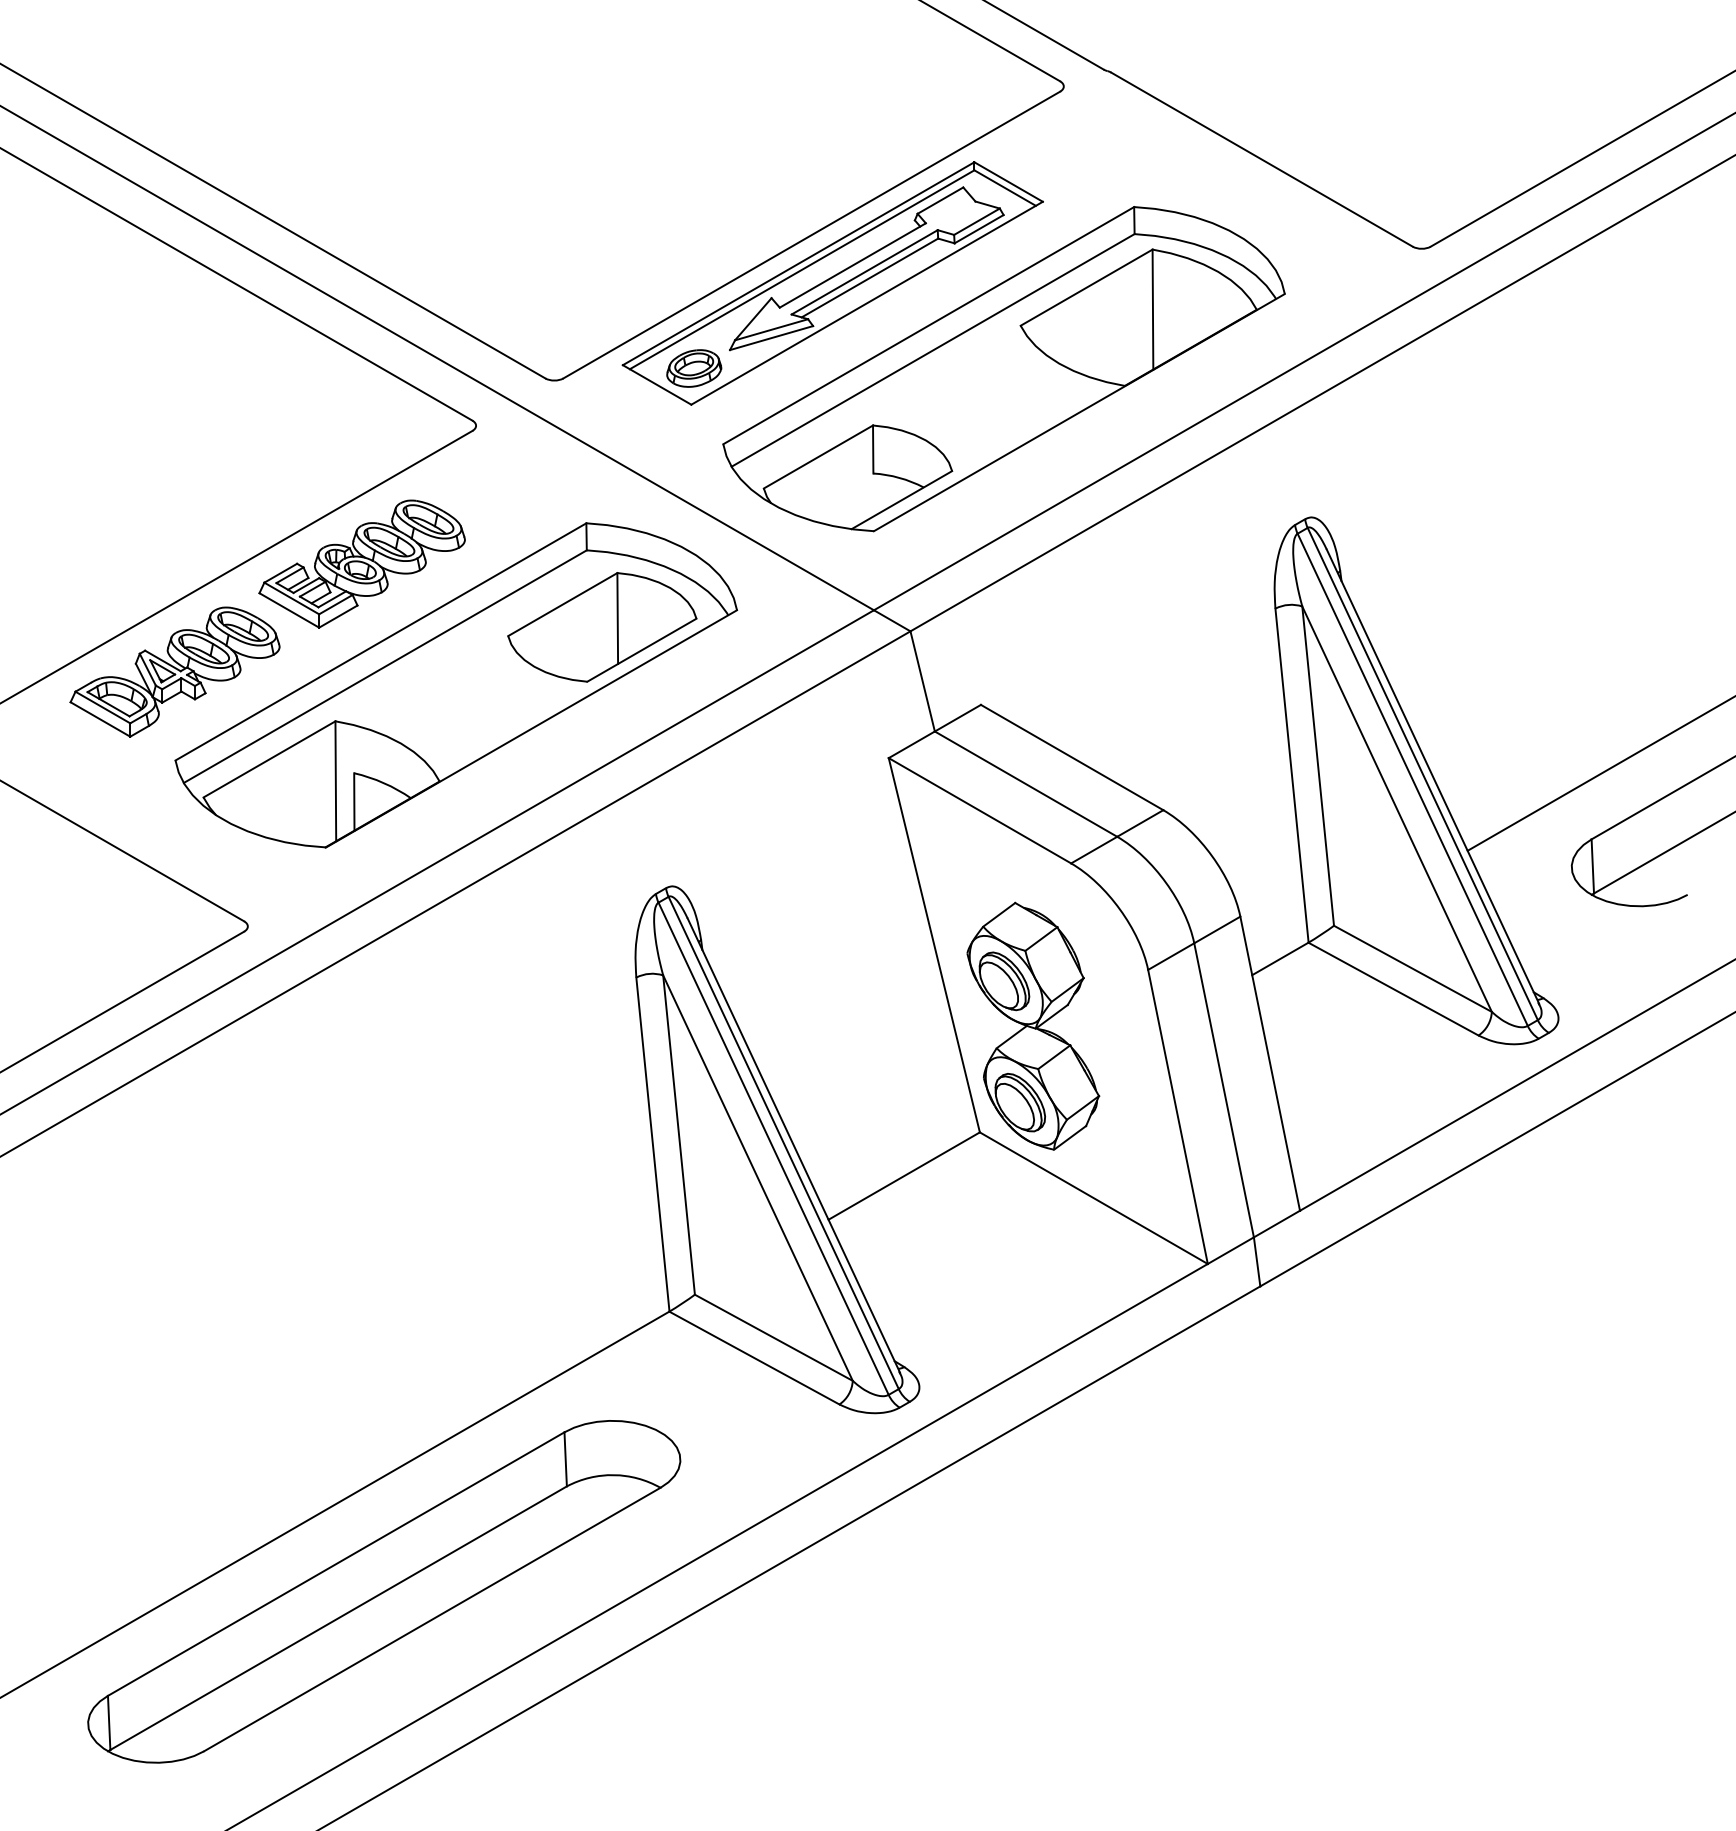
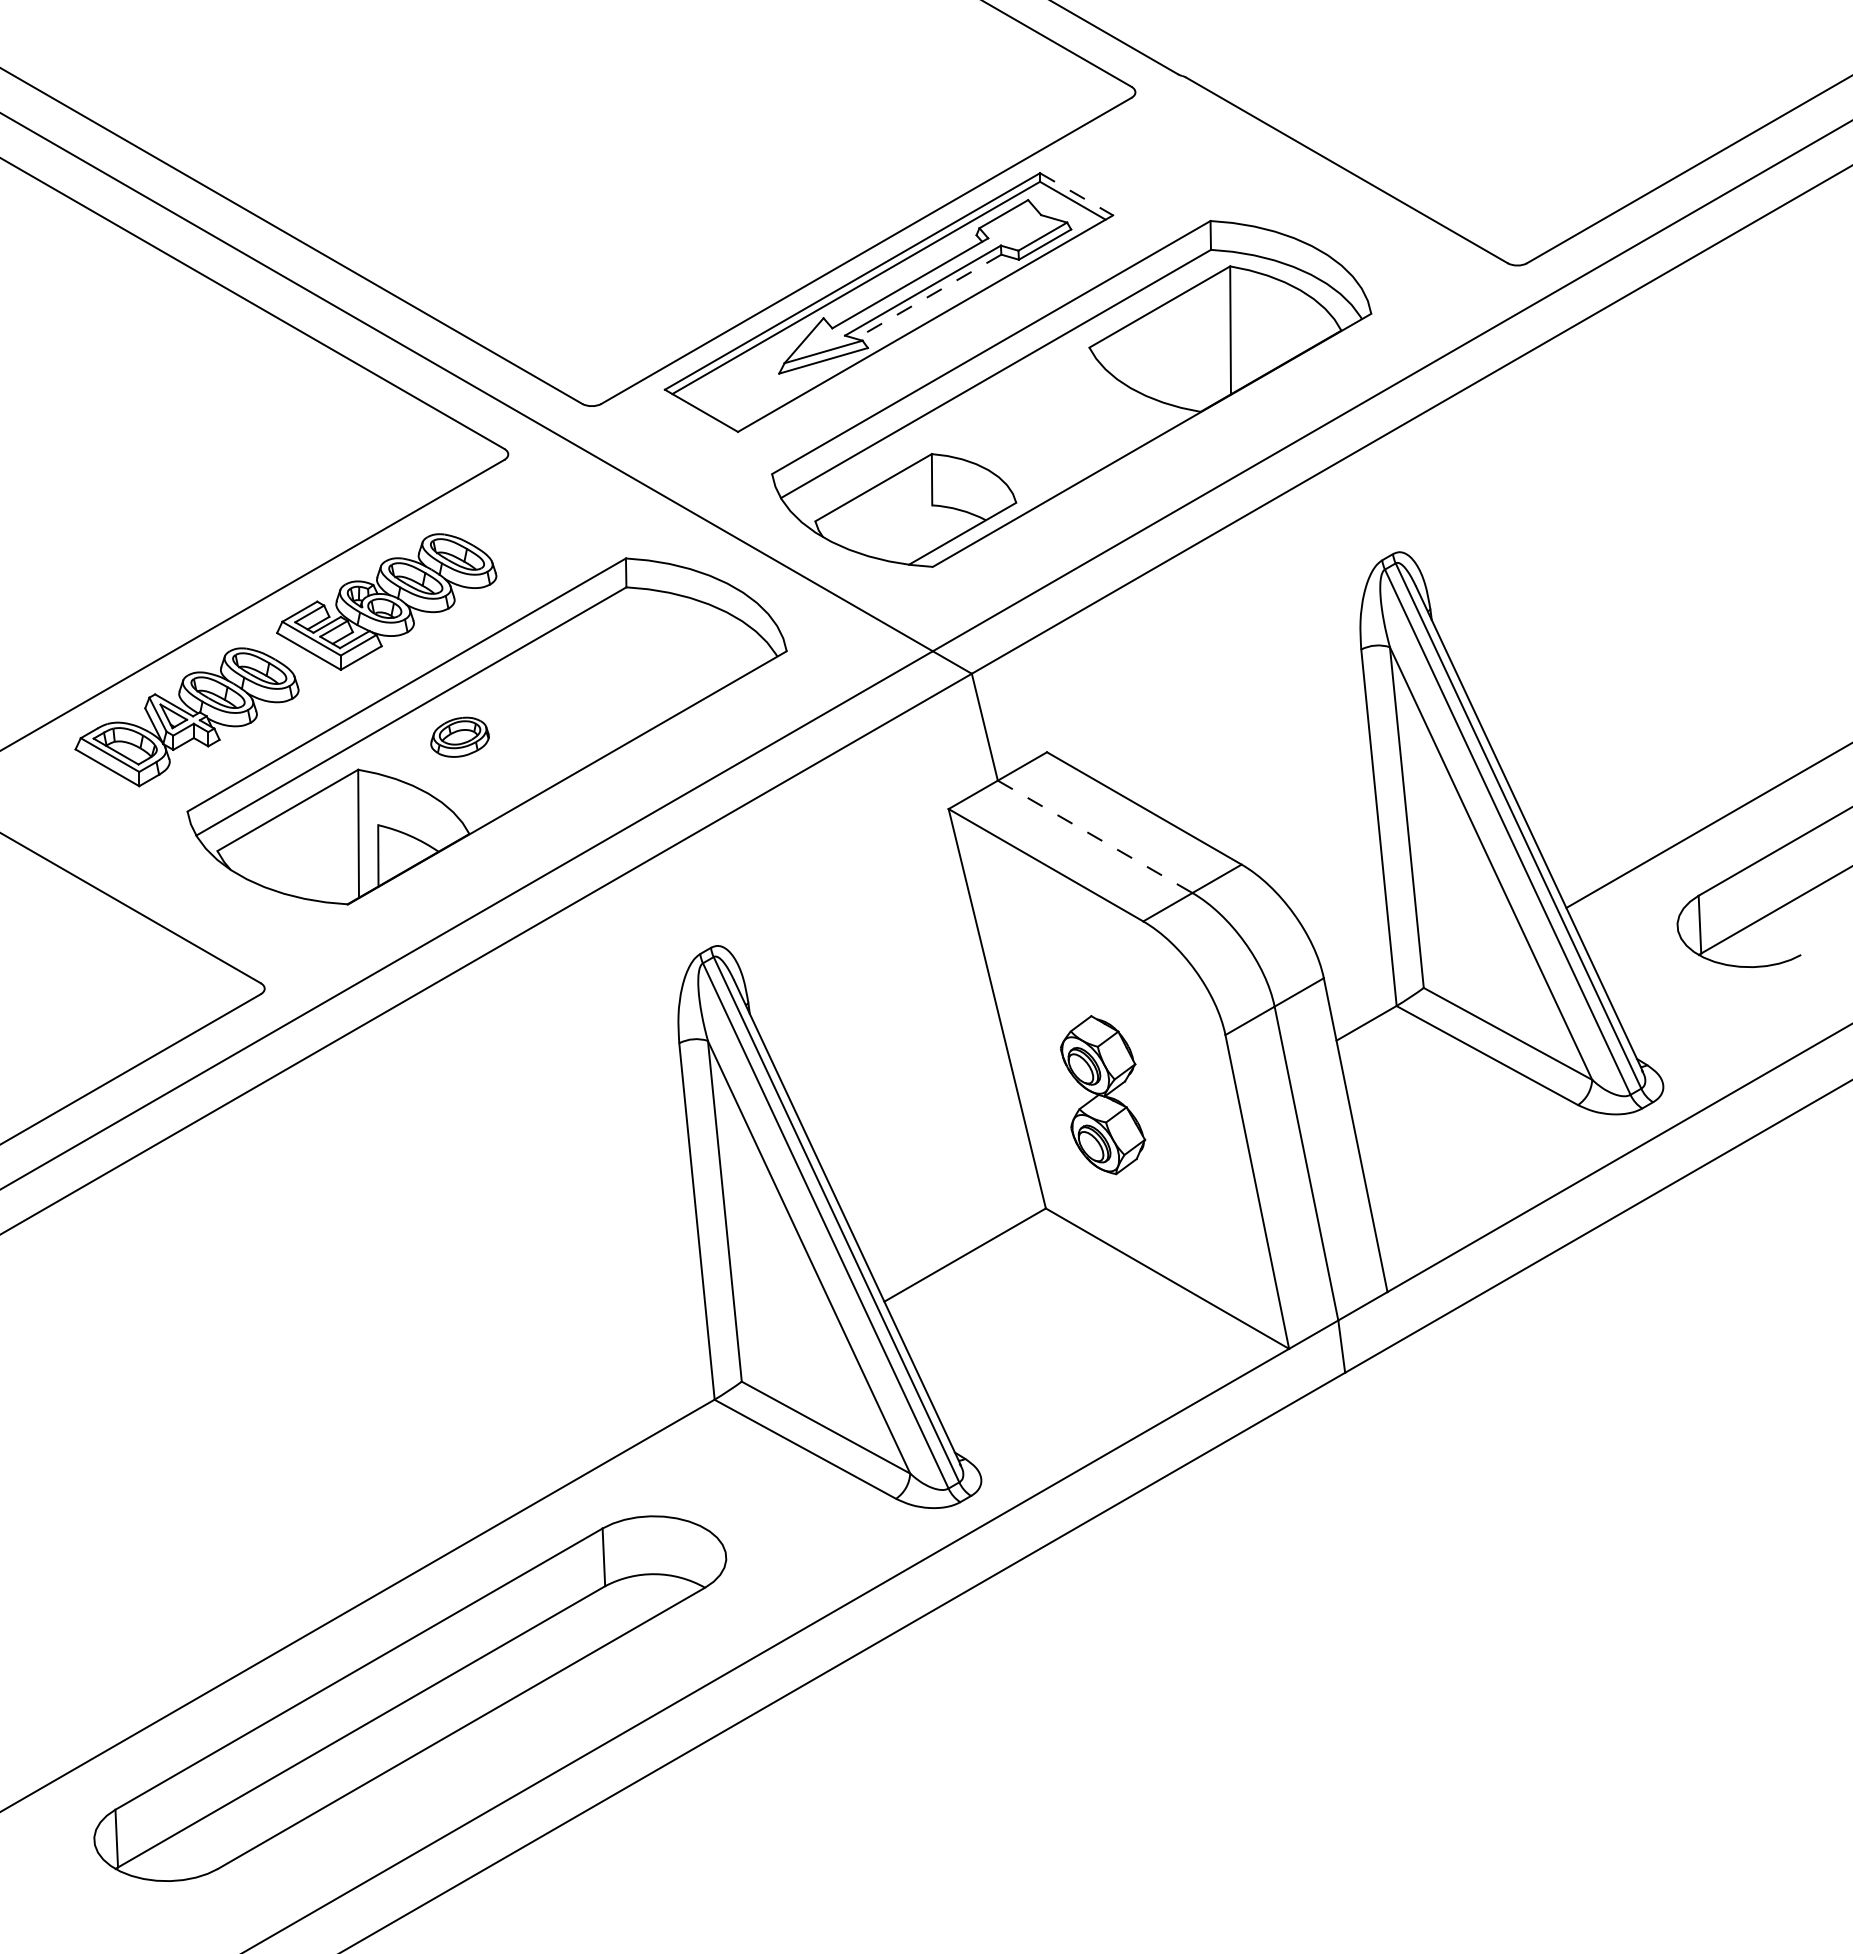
line: (1009, 182) -> (1077, 194), solid -> dashed
line: (869, 277) -> (928, 296), solid -> dashed
part: (693, 367) -> (459, 736), moved
part: (601, 627) -> (642, 669), removed
line: (1026, 784) -> (1095, 837), solid -> dashed
part: (1032, 1025) -> (1102, 1094), size x0.6

